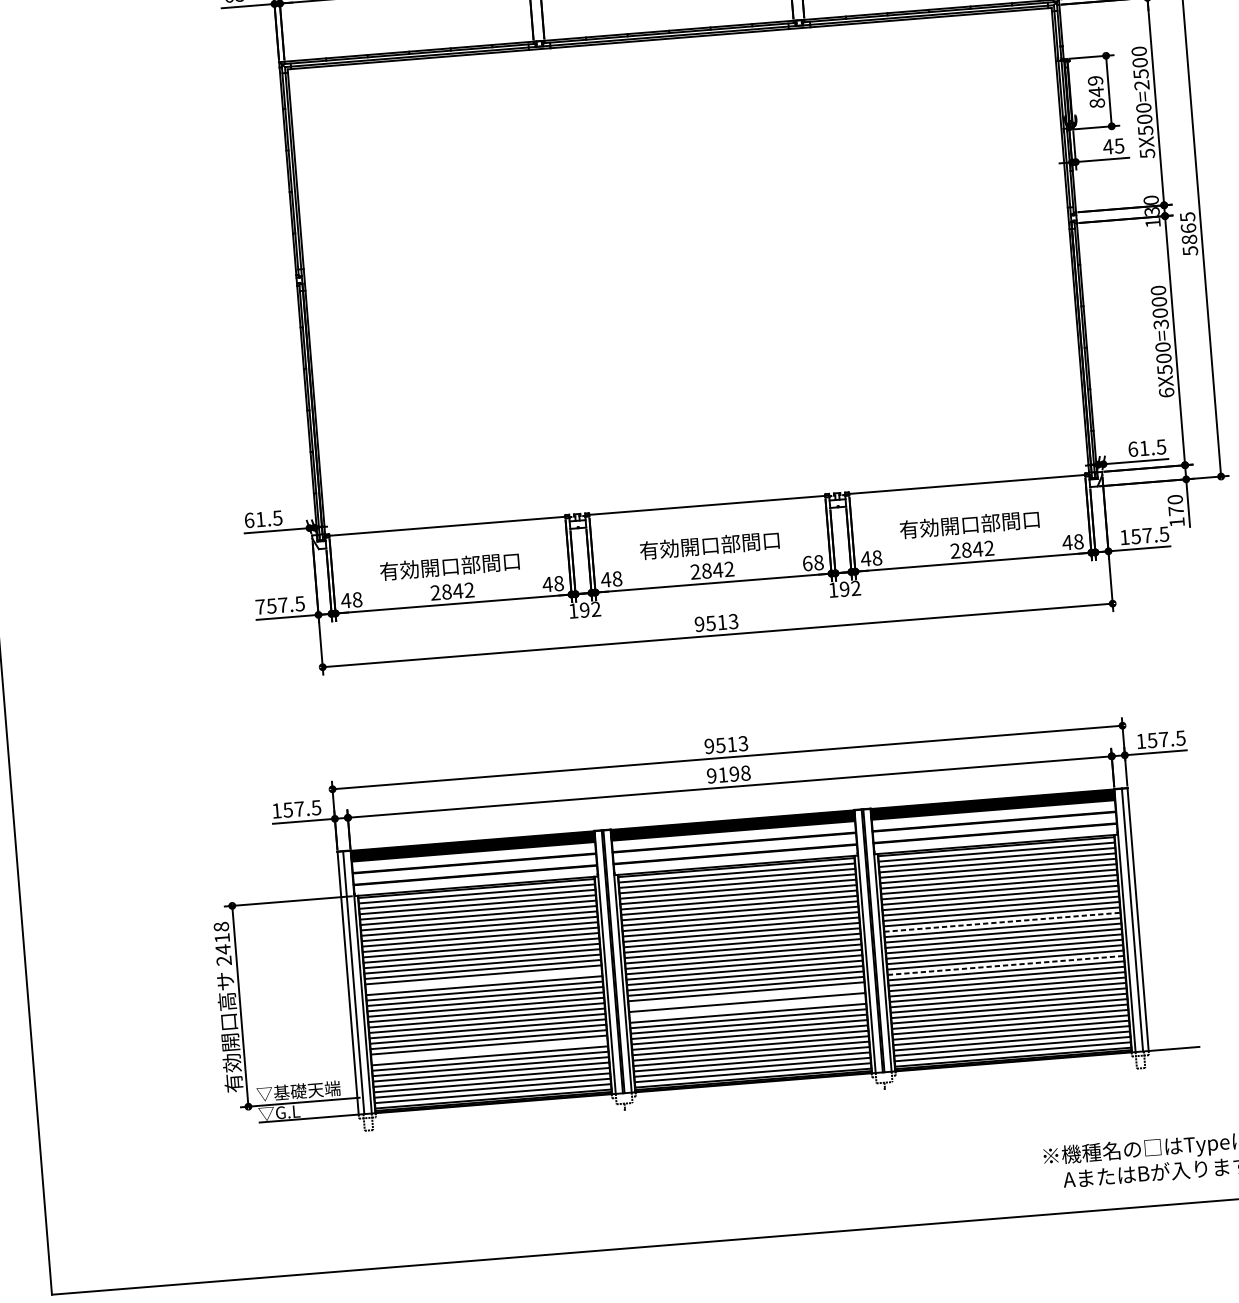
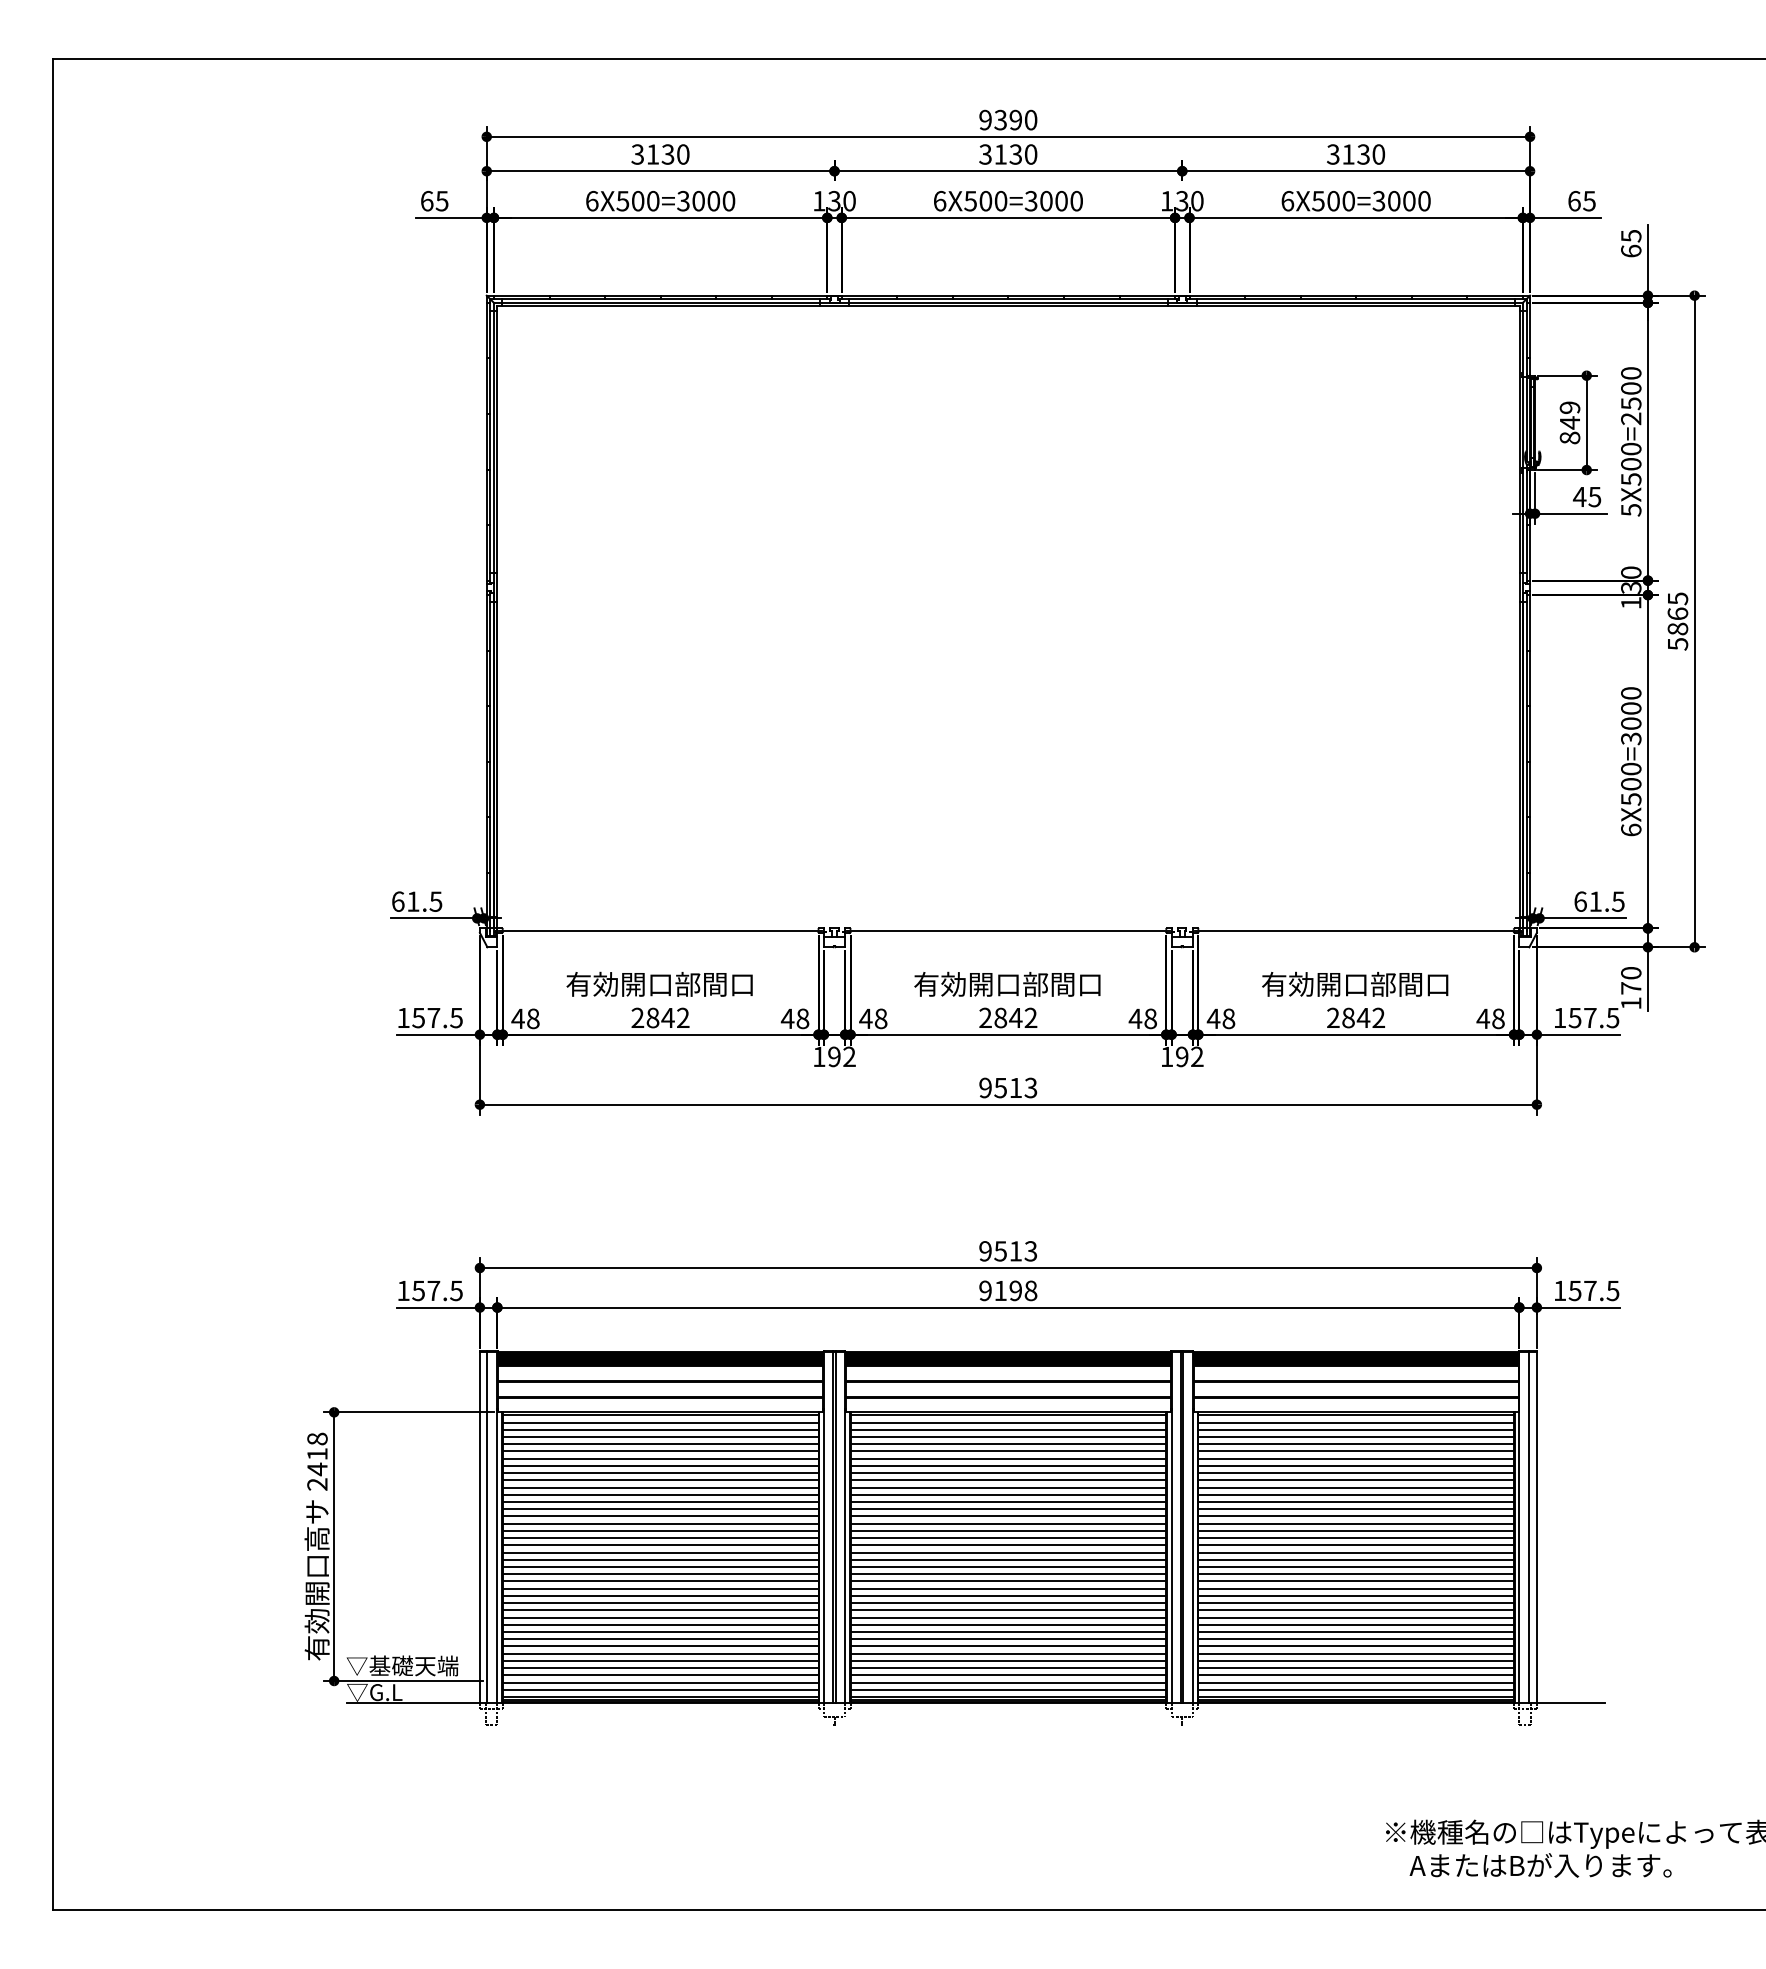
text: (807, 563) -> (1135, 1018), 68 -> 48
text: (260, 606) -> (403, 1017), 757.5 -> 157.5
line: (1002, 922) -> (1356, 1516), dashed -> solid
line: (1006, 965) -> (1356, 1574), dashed -> solid
line: (483, 980) -> (660, 1538), added
line: (746, 997) -> (1008, 1588), added
line: (747, 1008) -> (1008, 1603), added
line: (489, 1050) -> (660, 1632), added

